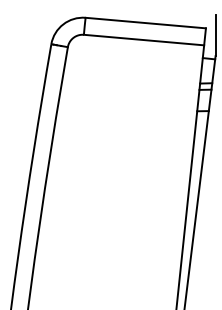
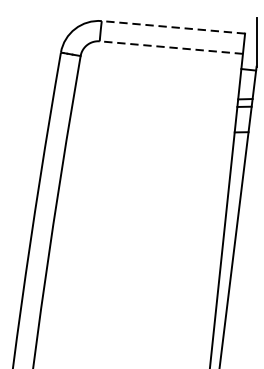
line: (145, 23) -> (173, 27), solid -> dashed
line: (143, 40) -> (170, 48), solid -> dashed

